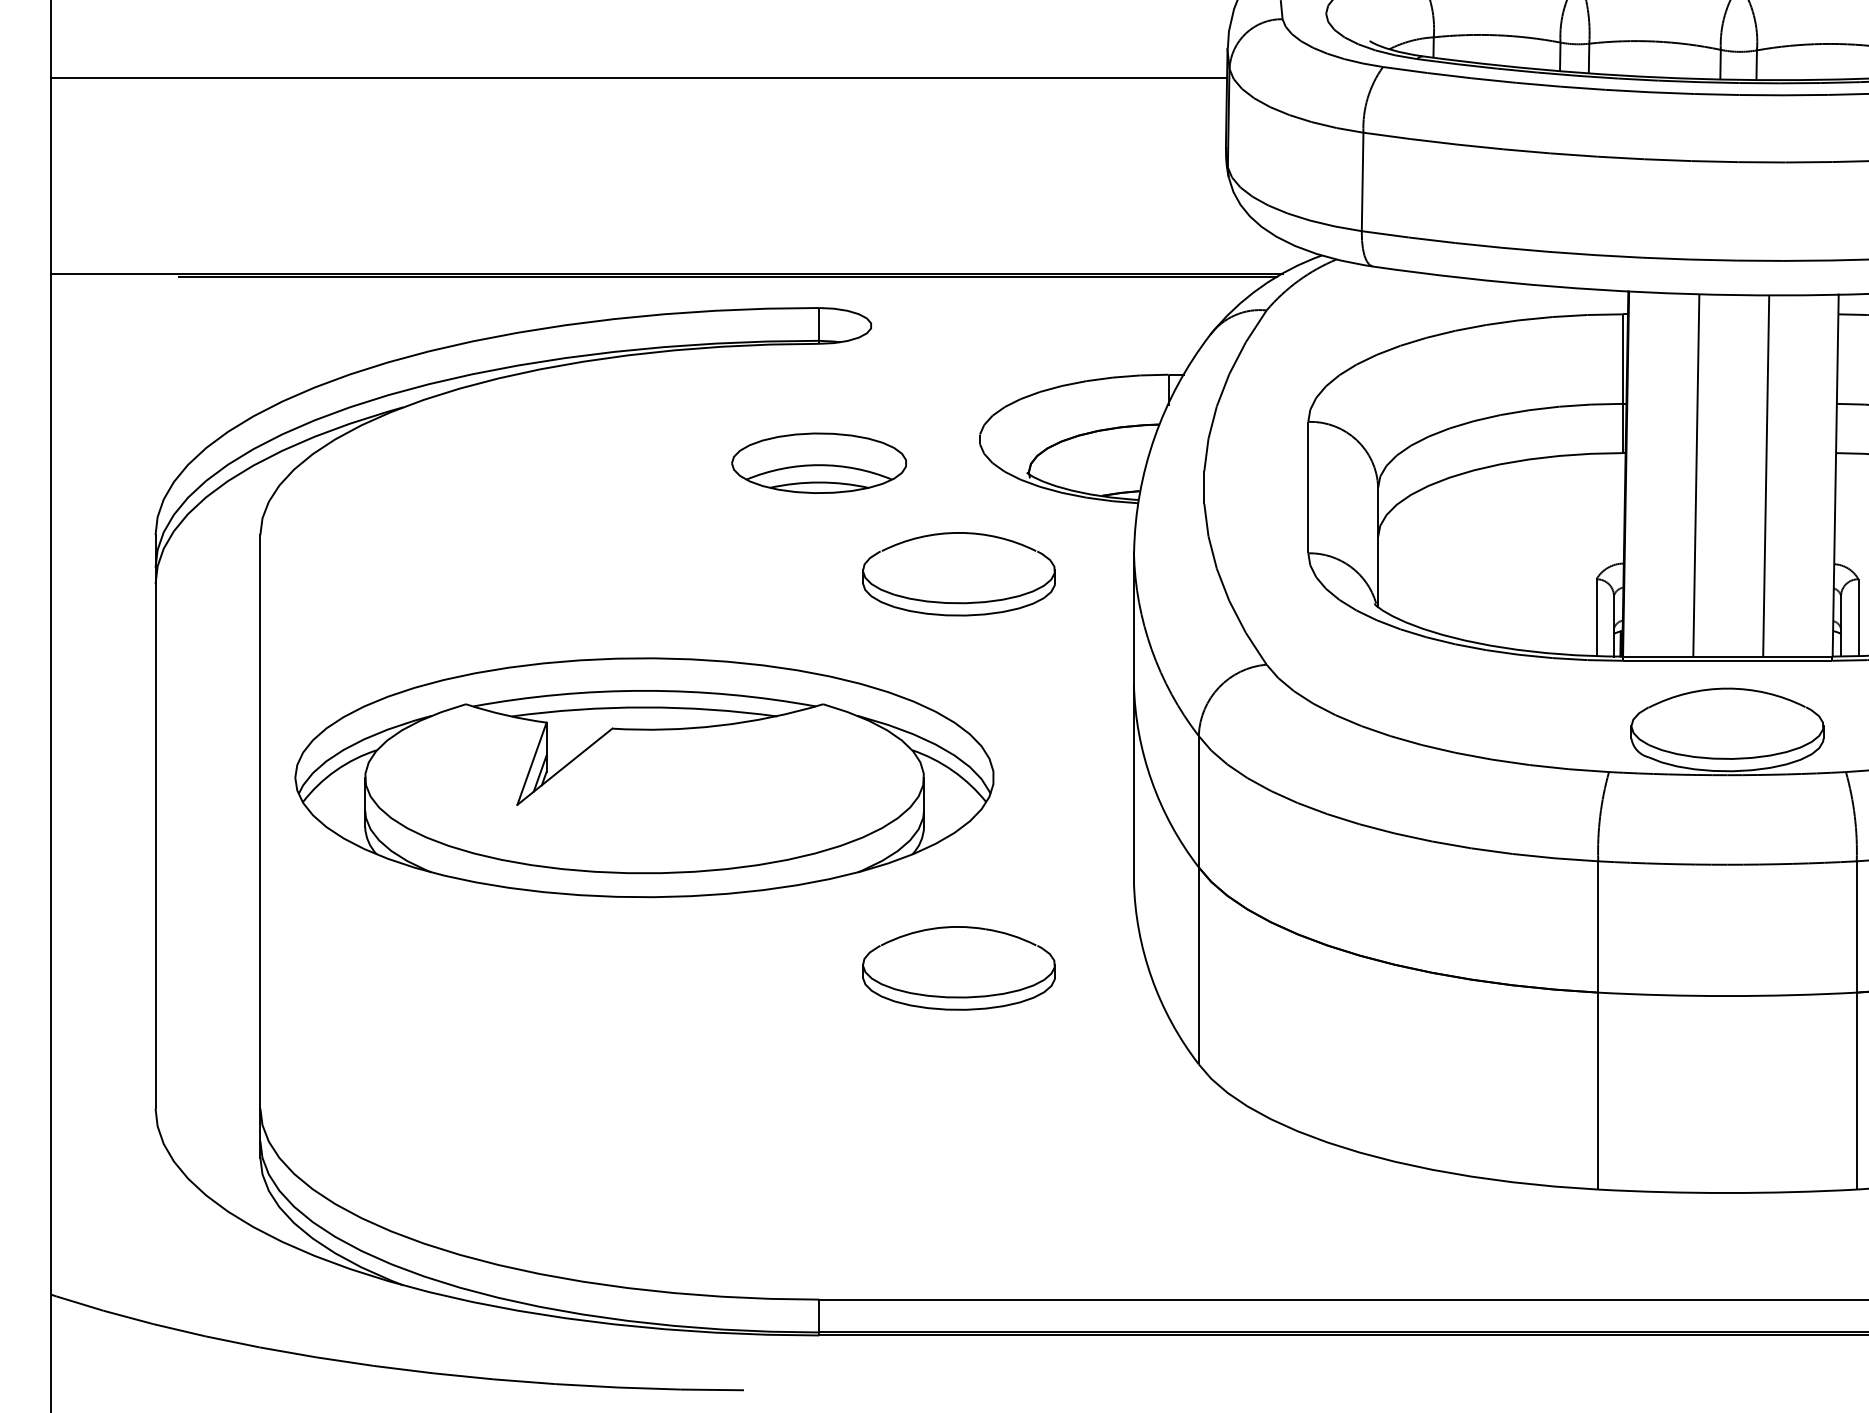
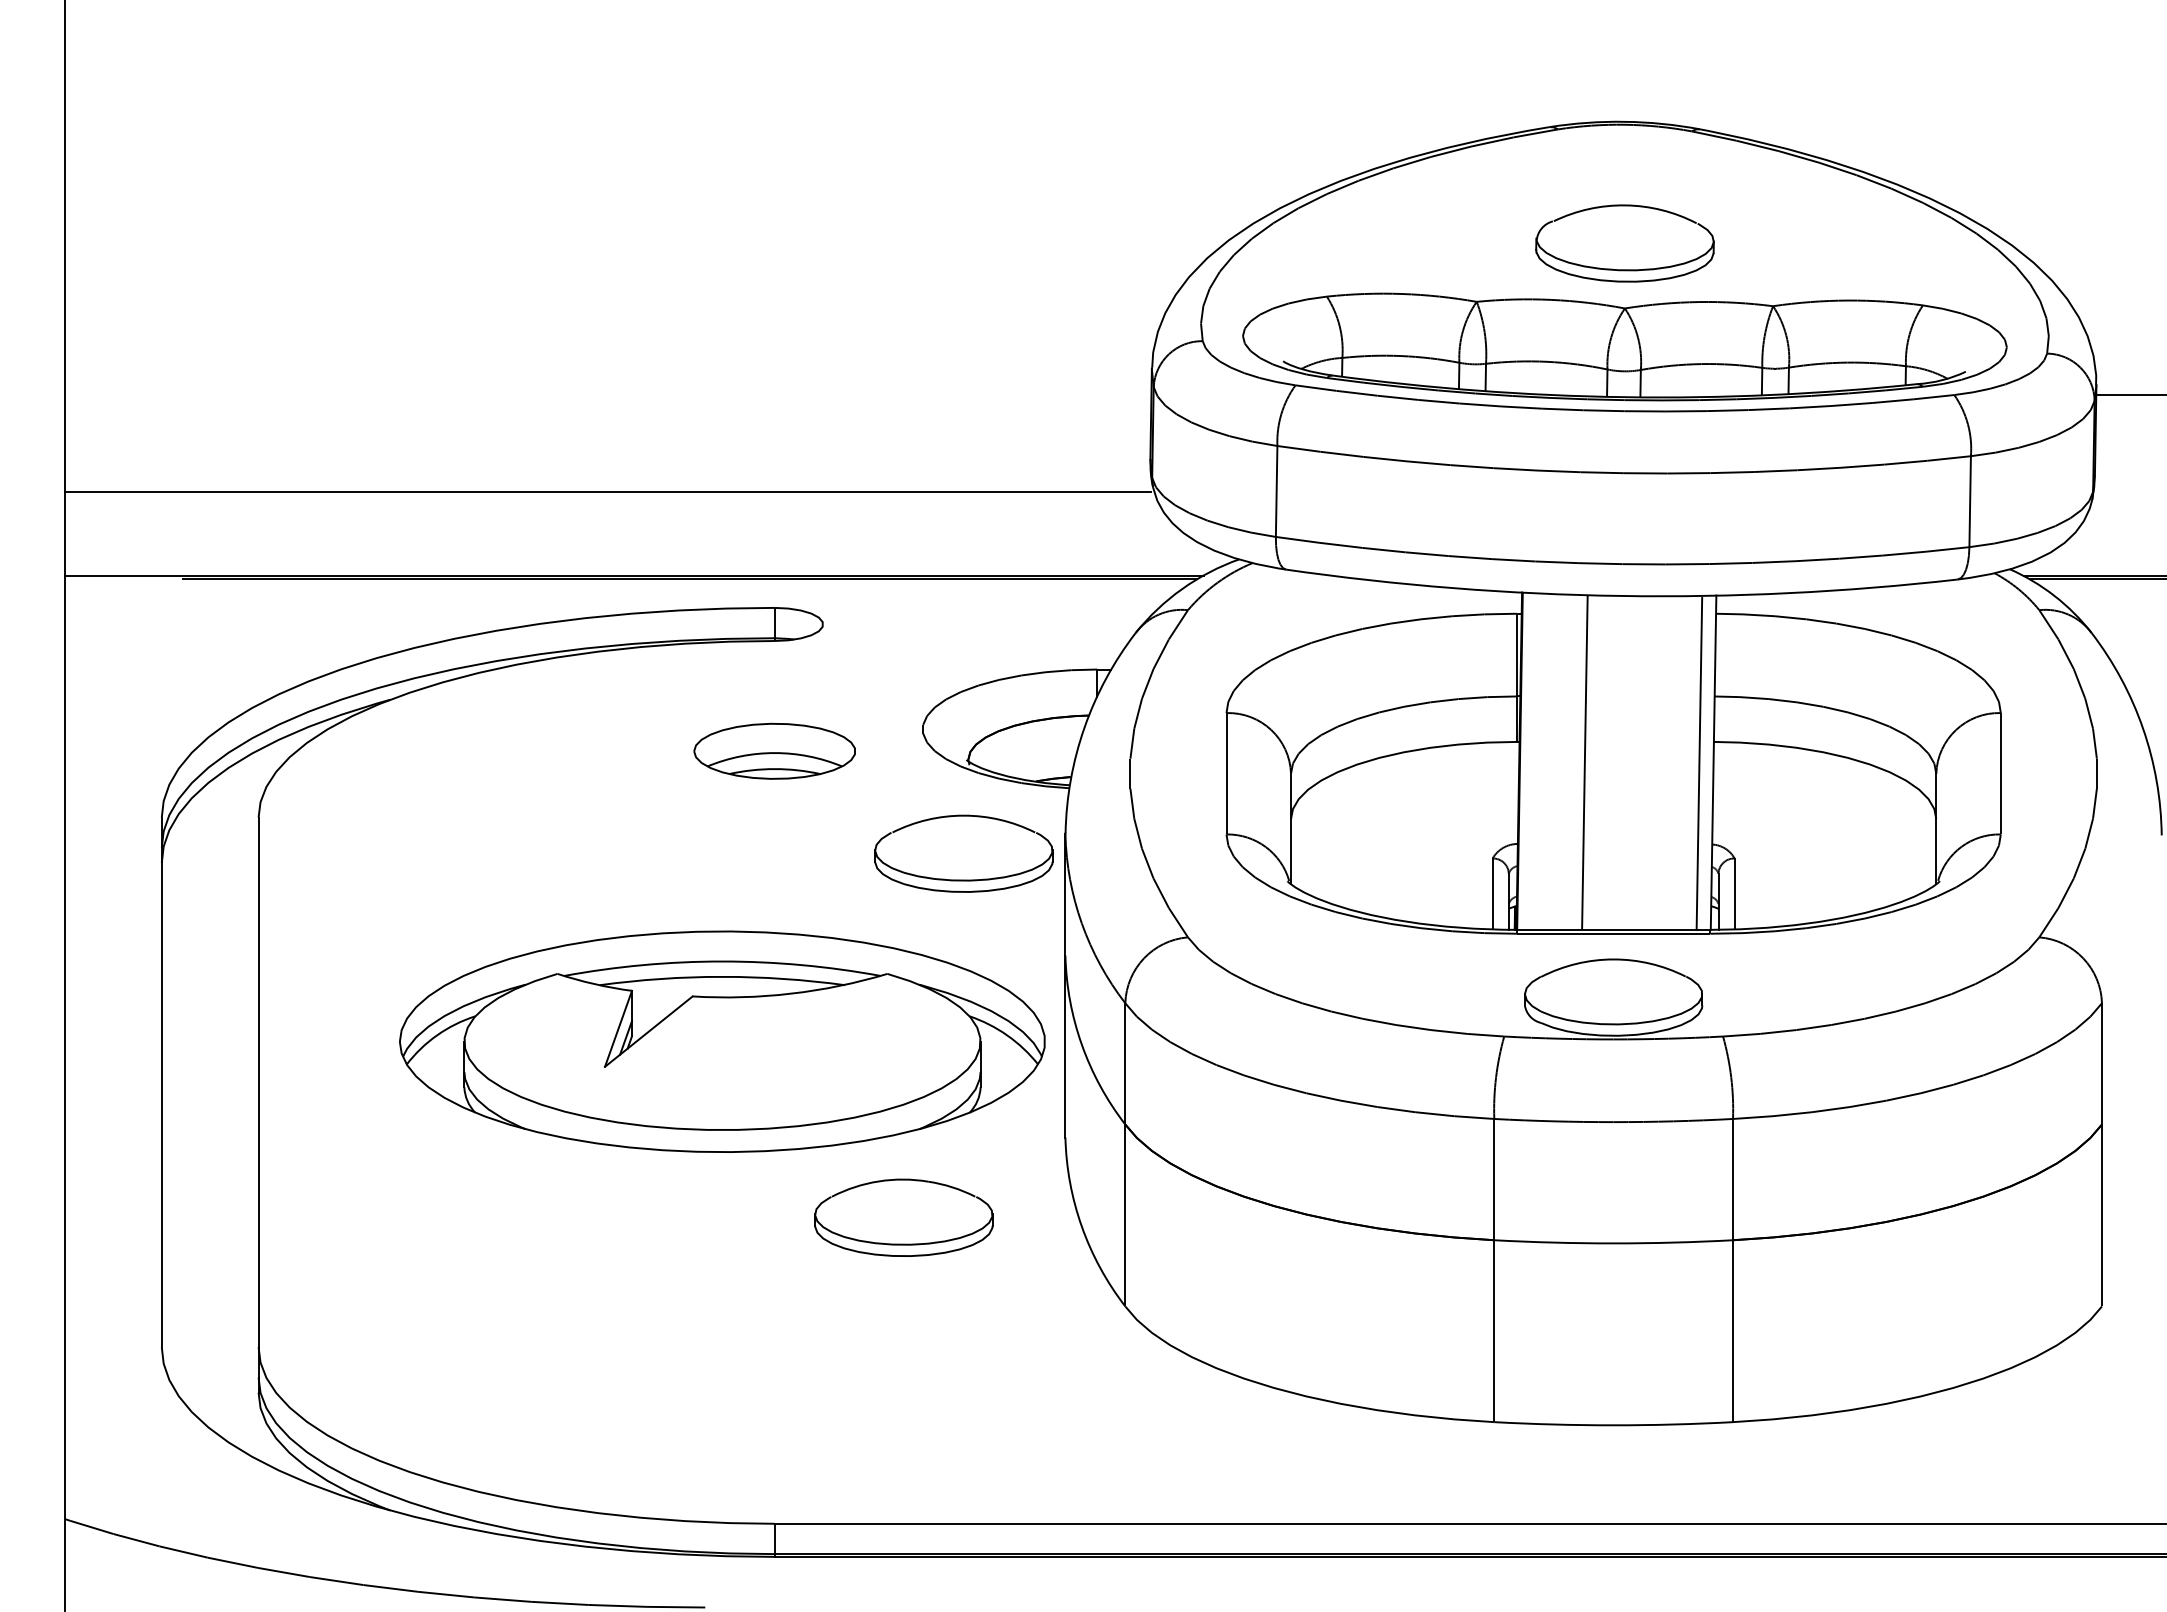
line: (639, 78) -> (608, 492), moved
line: (1766, 475) -> (1699, 763), moved
part: (958, 573) -> (963, 853), moved
part: (644, 777) -> (722, 1041), moved

